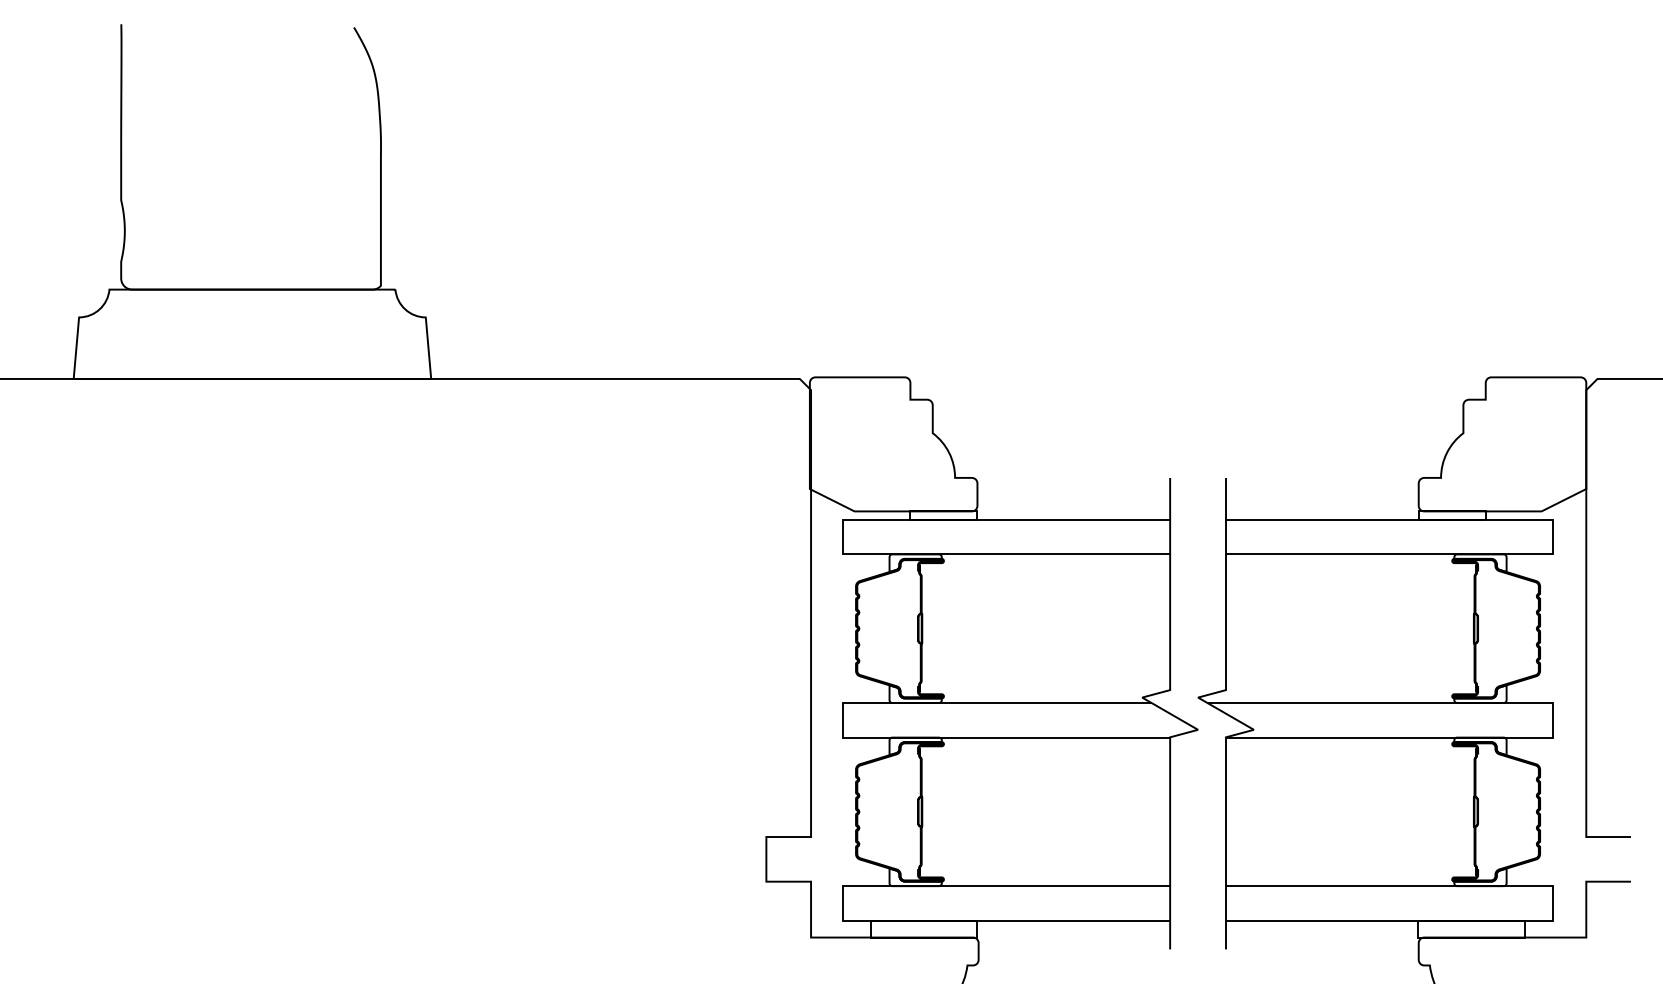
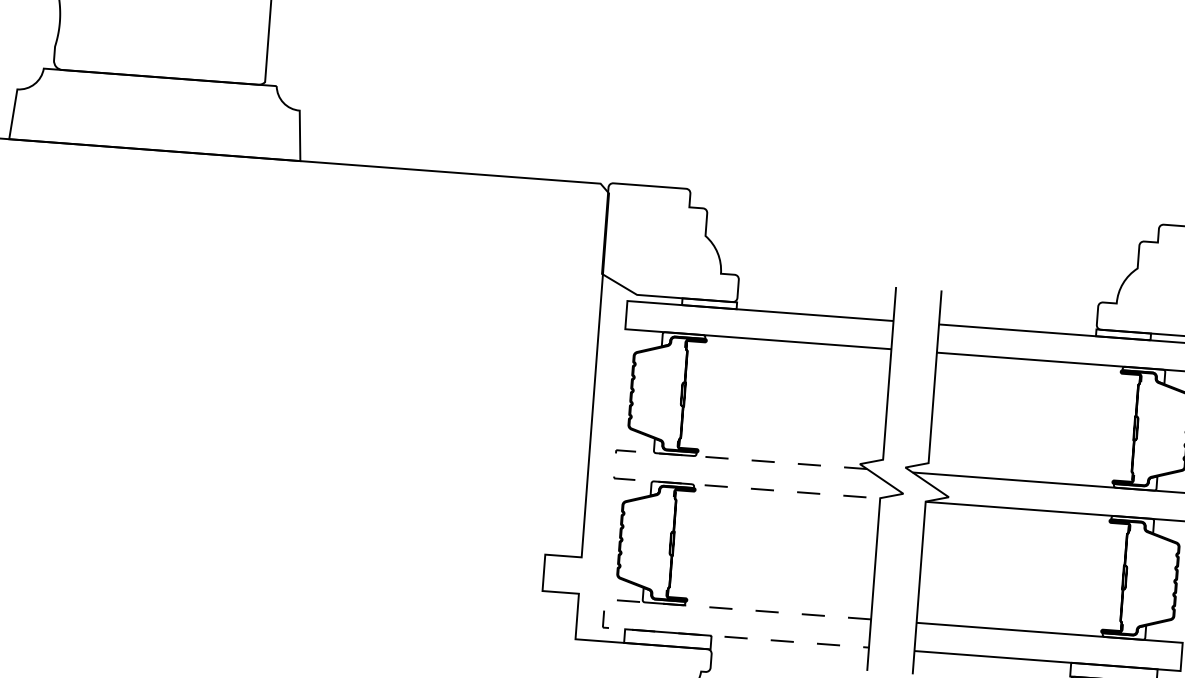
line: (843, 729) -> (614, 471), solid -> dashed
line: (843, 903) -> (604, 613), solid -> dashed

